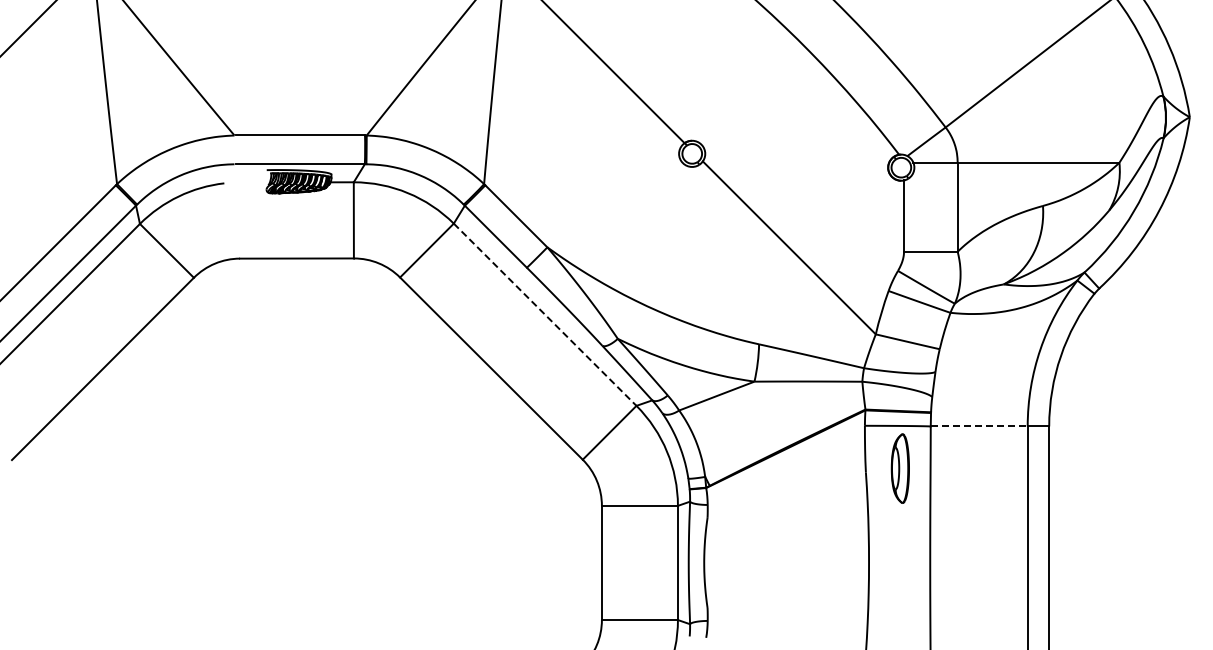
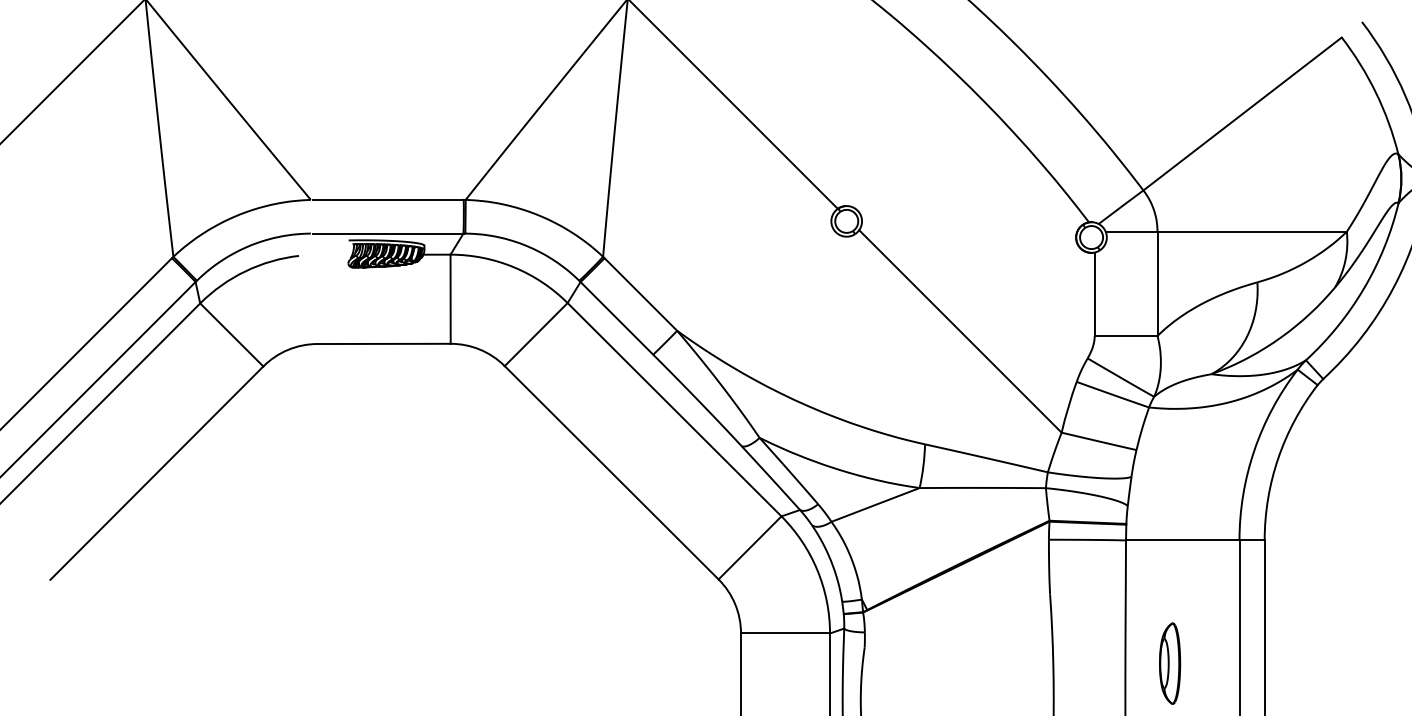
line: (545, 315) -> (674, 410), dashed -> solid
line: (979, 426) -> (1183, 540), dashed -> solid
part: (899, 468) -> (1169, 663), moved

